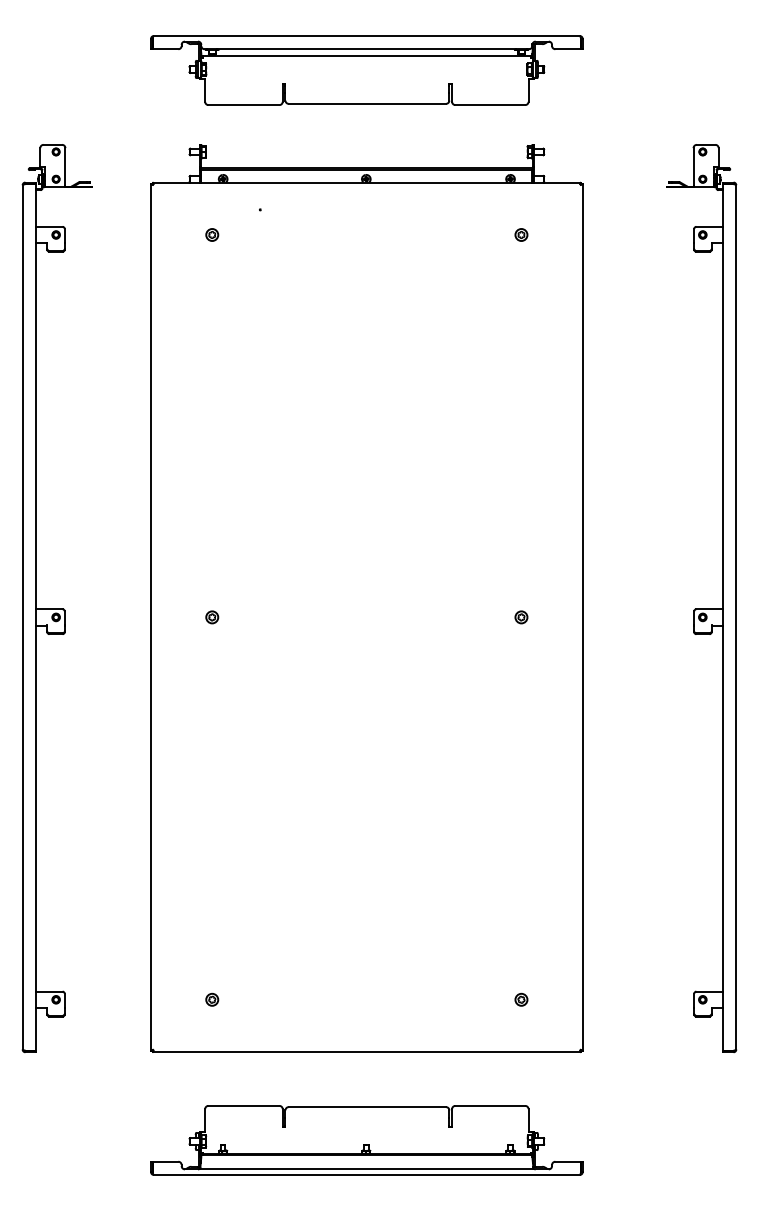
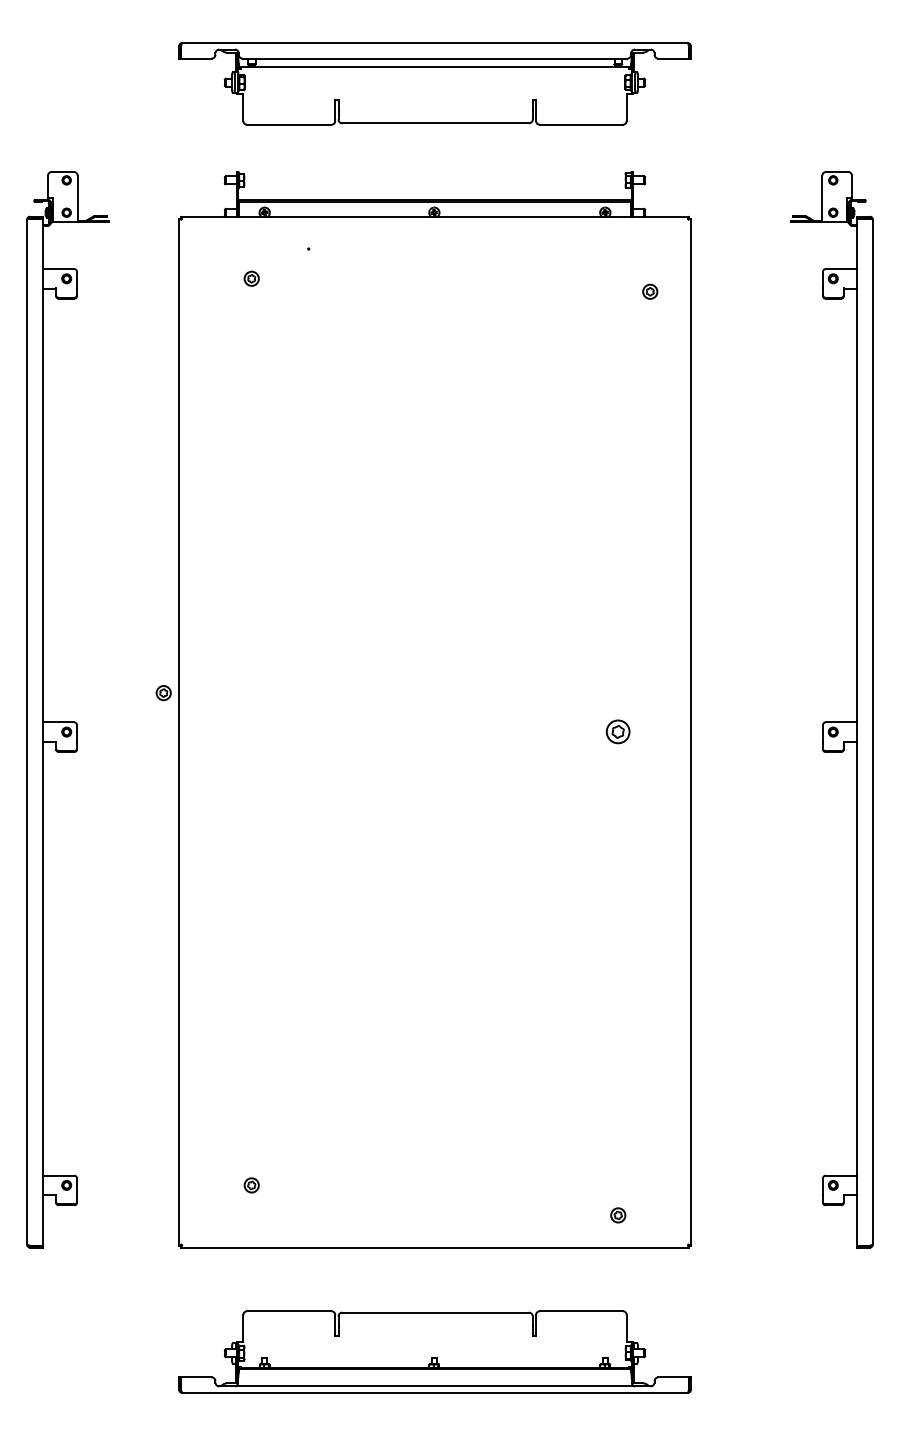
part: (521, 234) -> (650, 291), moved
part: (212, 617) -> (163, 693), moved
part: (521, 617) -> (618, 732), size x1.6
part: (521, 999) -> (618, 1215), moved

